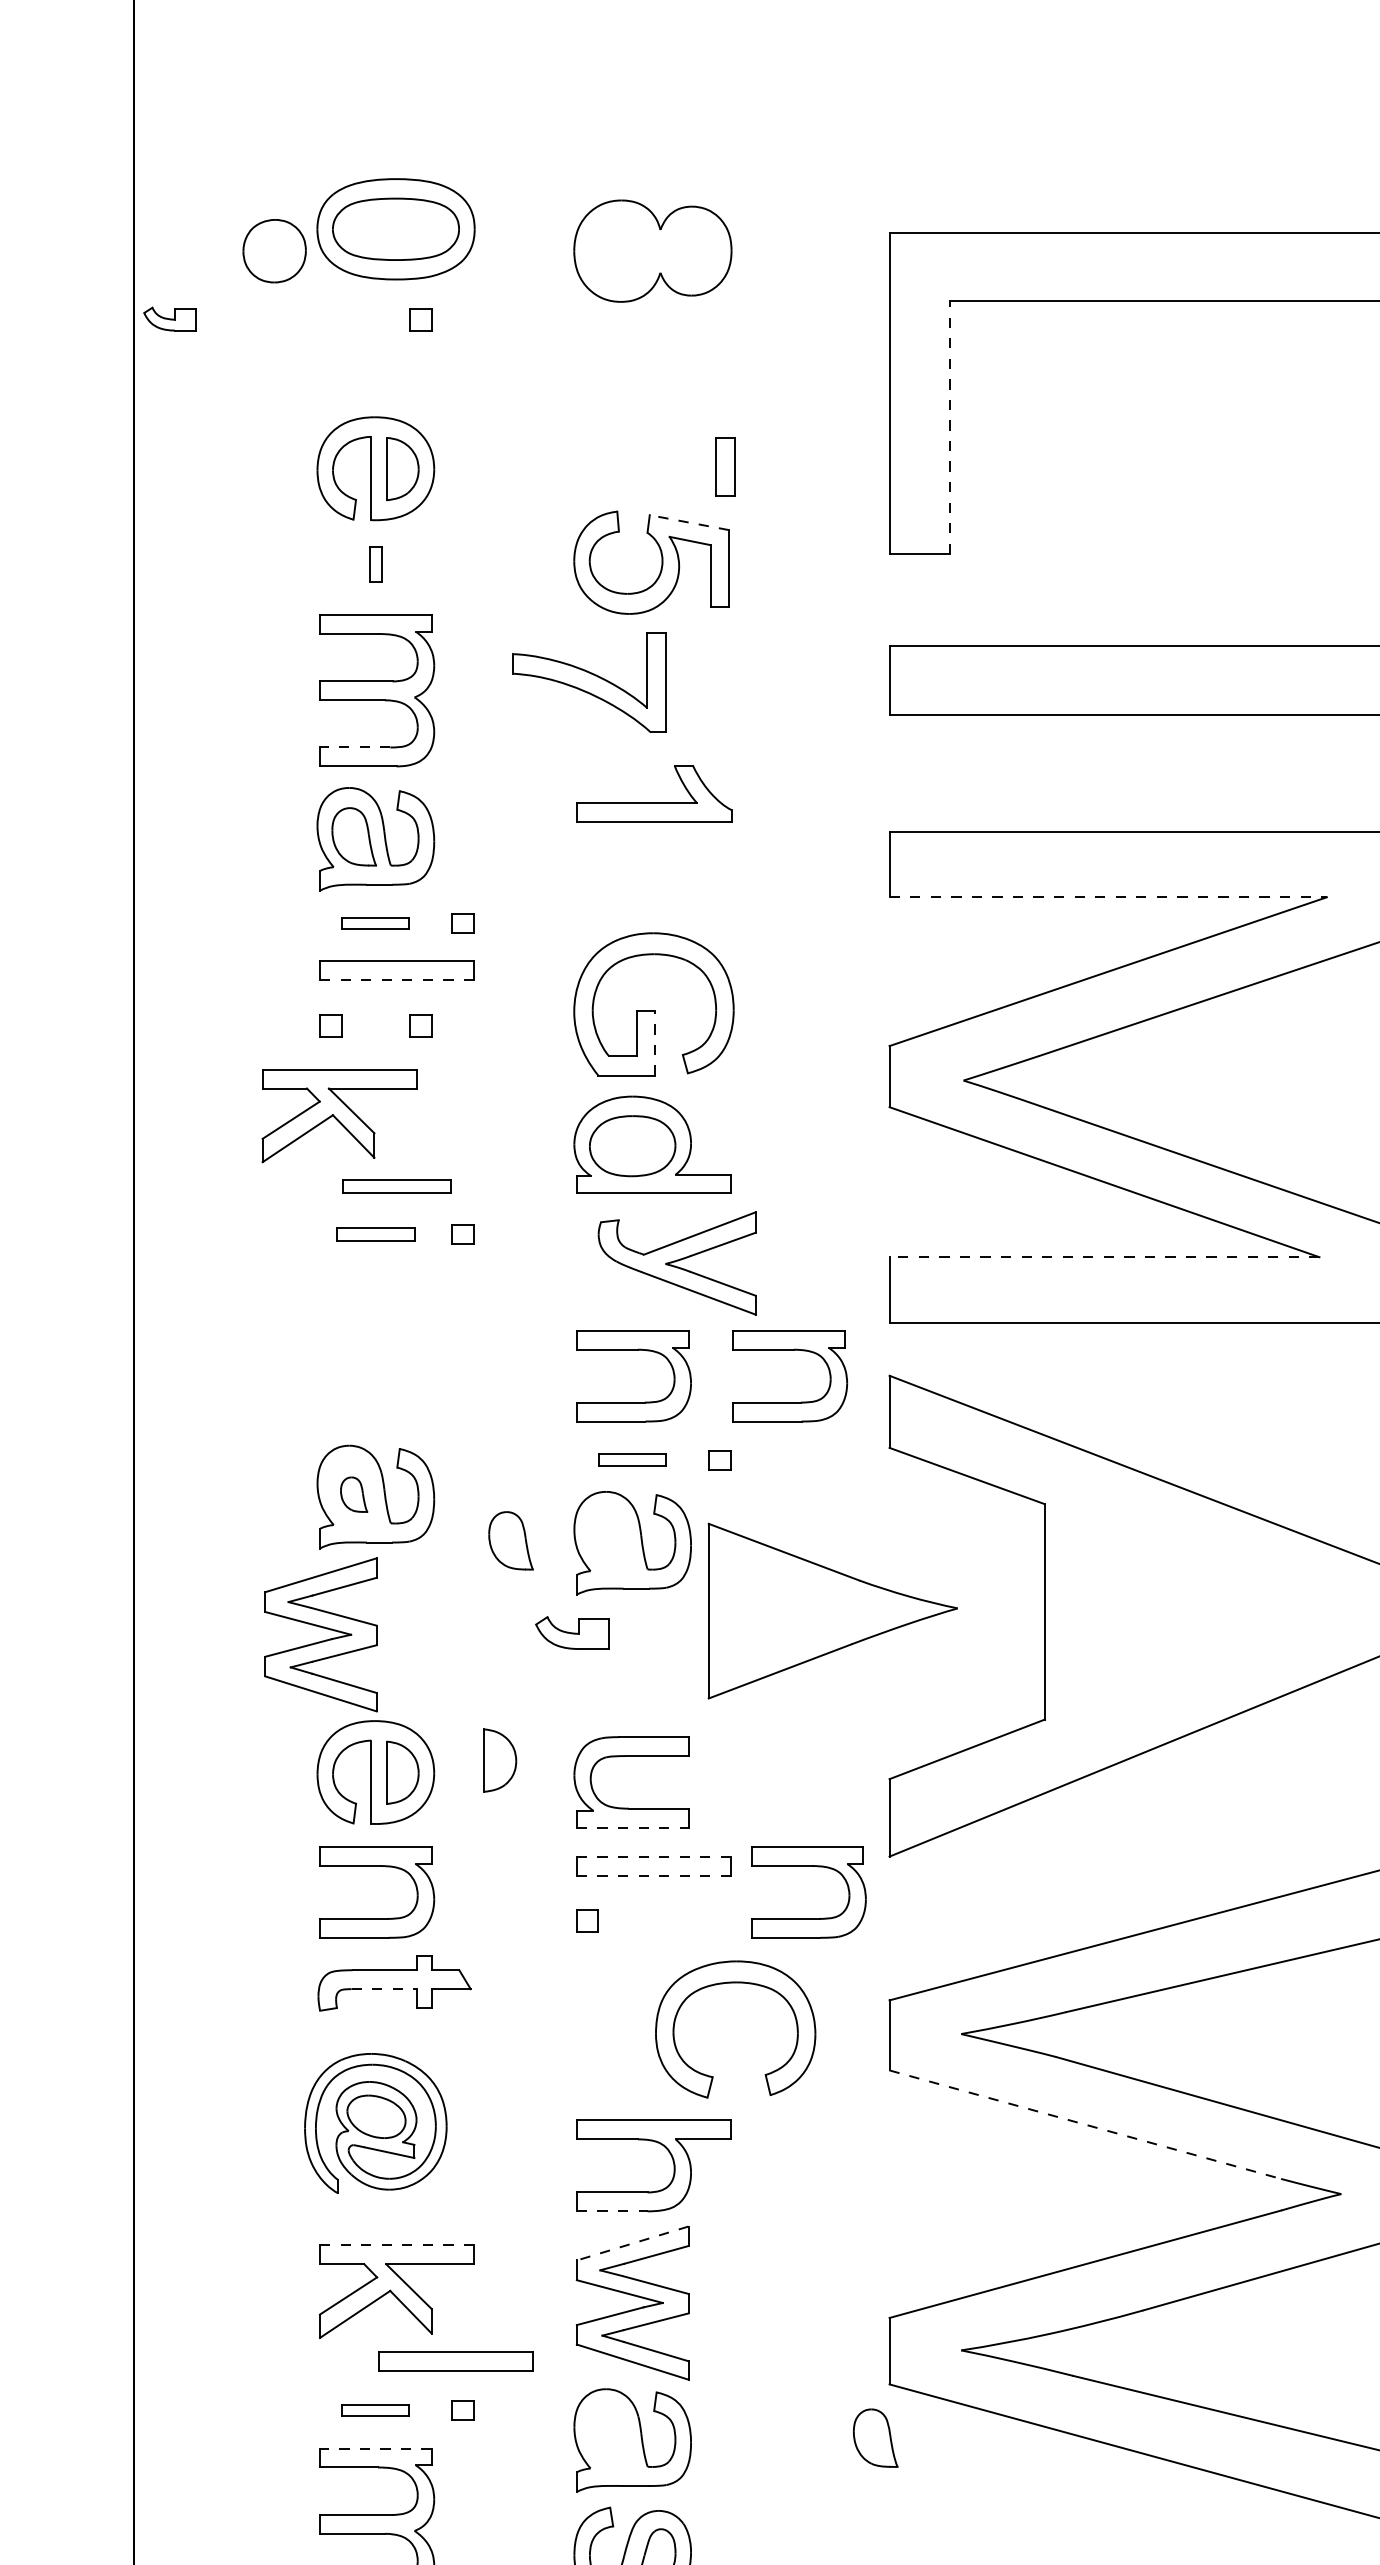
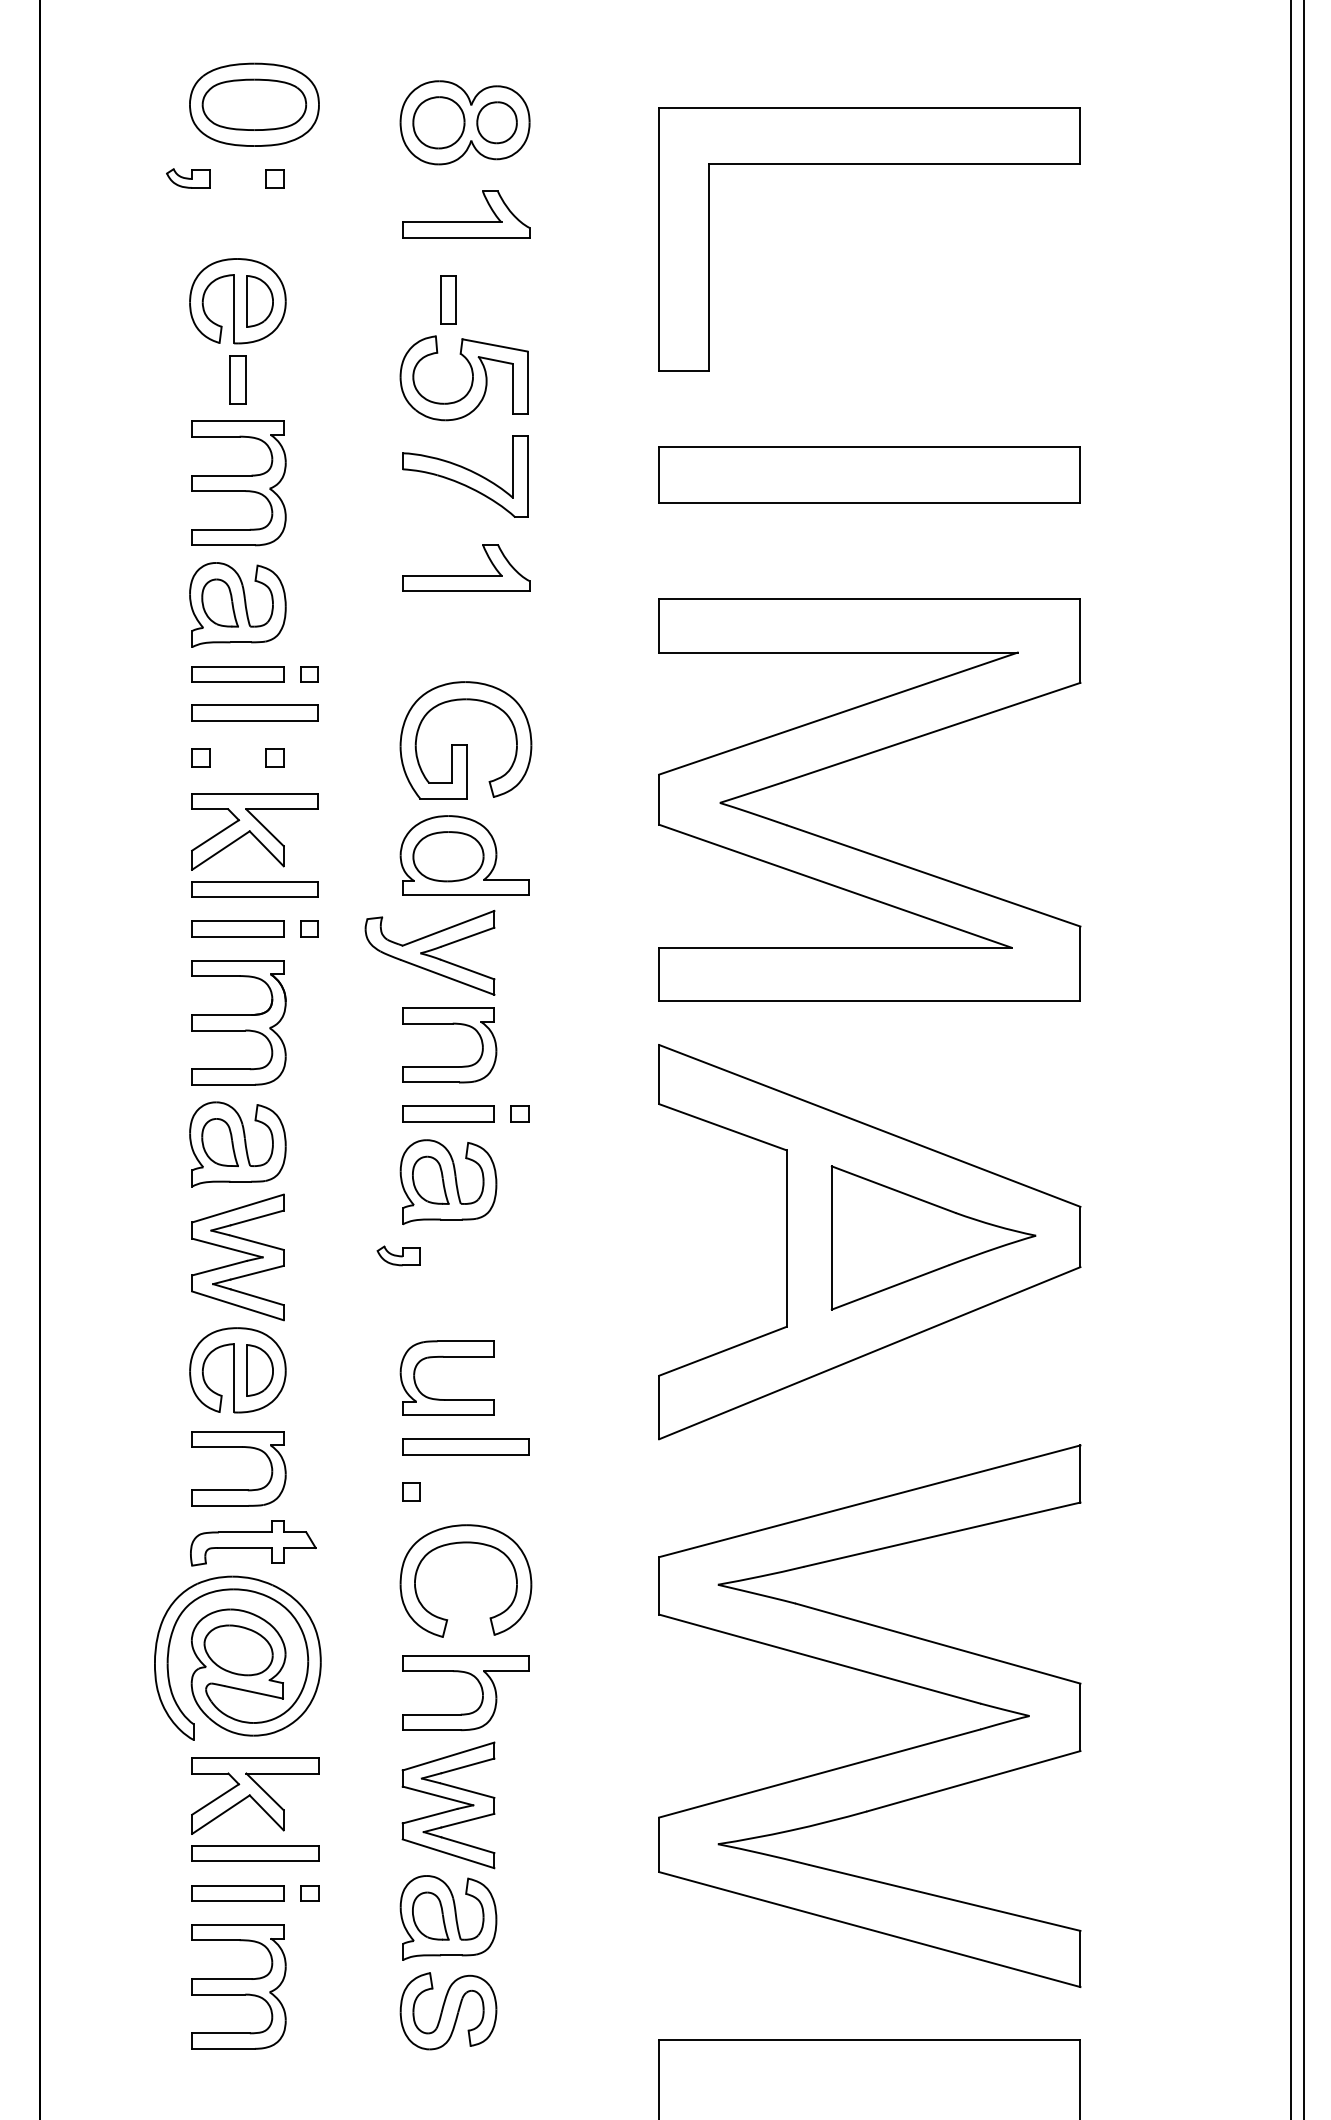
part: (274, 250) -> (438, 122), moved
part: (691, 250) -> (496, 122), added
part: (170, 319) -> (188, 178), moved
part: (654, 371) -> (466, 221), added
line: (949, 427) -> (708, 267), dashed -> solid
part: (725, 466) -> (448, 299), moved
line: (688, 522) -> (494, 345), dashed -> solid
part: (375, 564) -> (237, 379), size x1.67
part: (589, 682) -> (465, 476), moved
line: (354, 747) -> (220, 529), dashed -> solid
line: (1108, 897) -> (838, 652), dashed -> solid
part: (375, 923) -> (237, 674), size x1.67
line: (397, 980) -> (255, 720), dashed -> solid
line: (655, 1043) -> (467, 772), dashed -> solid
part: (338, 1115) -> (254, 831), moved
part: (396, 1186) -> (254, 889), size x1.43
part: (375, 1233) -> (237, 928), size x1.43
line: (1103, 1256) -> (834, 947), dashed -> solid
part: (676, 1262) -> (429, 952), moved
part: (376, 1348) -> (238, 1022), added
part: (789, 1350) -> (577, 1024), removed
part: (632, 1459) -> (448, 1113), size x1.67
part: (353, 1494) -> (219, 1142), size x1.67
part: (510, 1539) -> (430, 1179), moved
part: (832, 1610) -> (933, 1237), moved
part: (571, 1632) -> (398, 1255), size x0.71
part: (320, 1634) -> (237, 1257), moved
part: (499, 1760) -> (339, 1360), removed
line: (632, 1827) -> (448, 1415), dashed -> solid
line: (653, 1856) -> (465, 1439), dashed -> solid
part: (808, 1866) -> (592, 1447), removed
line: (654, 1875) -> (466, 1454), dashed -> solid
part: (735, 1983) -> (465, 1543), moved
line: (383, 1988) -> (244, 1547), dashed -> solid
part: (375, 2122) -> (237, 1657), size x1.43
line: (1085, 2125) -> (819, 1659), dashed -> solid
line: (611, 2211) -> (431, 1730), dashed -> solid
line: (632, 2243) -> (448, 1756), dashed -> solid
line: (396, 2245) -> (254, 1758), dashed -> solid
part: (455, 2361) -> (255, 1853), moved
part: (375, 2410) -> (237, 1893), size x1.67
part: (875, 2437) -> (430, 1915), moved
line: (375, 2448) -> (237, 1924), dashed -> solid

